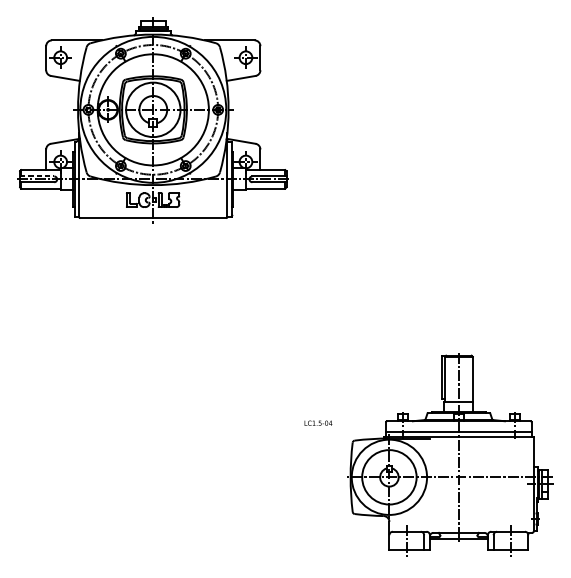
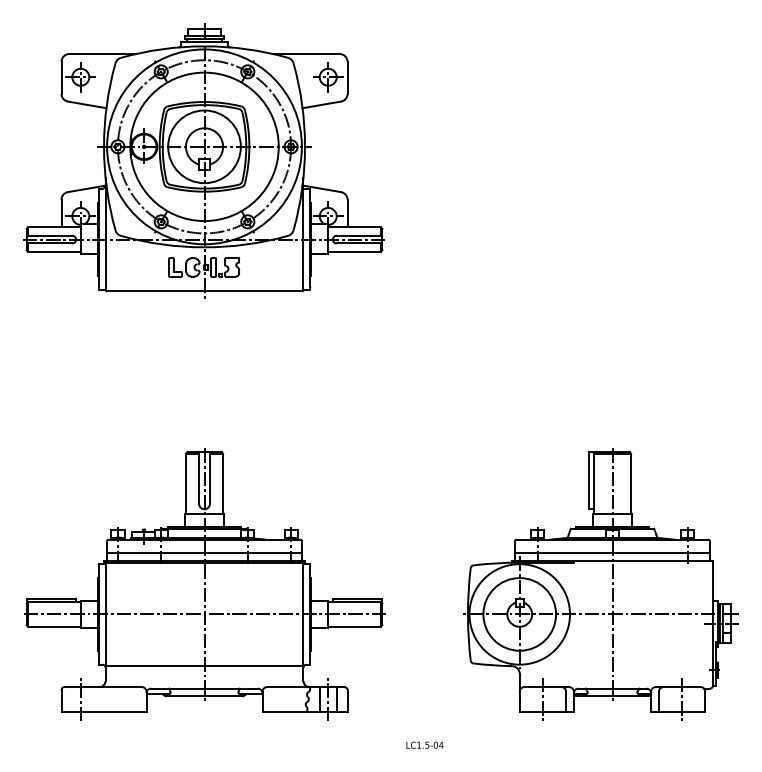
line: (37, 176) -> (49, 235), dashed -> solid
text: (318, 422) -> (424, 744), moved
part: (153, 437) -> (204, 584), added
part: (449, 454) -> (600, 584), moved

